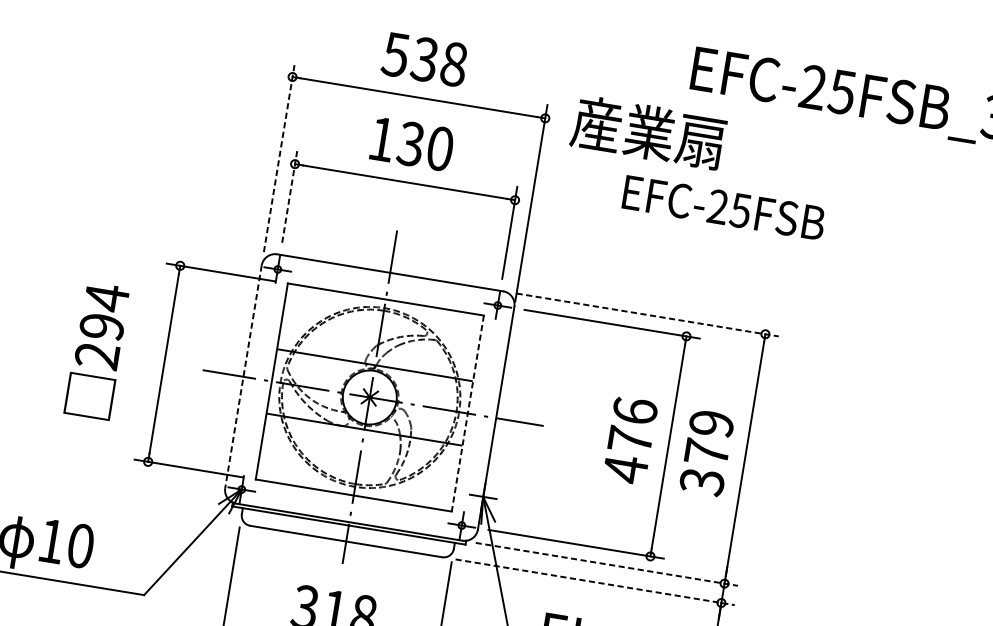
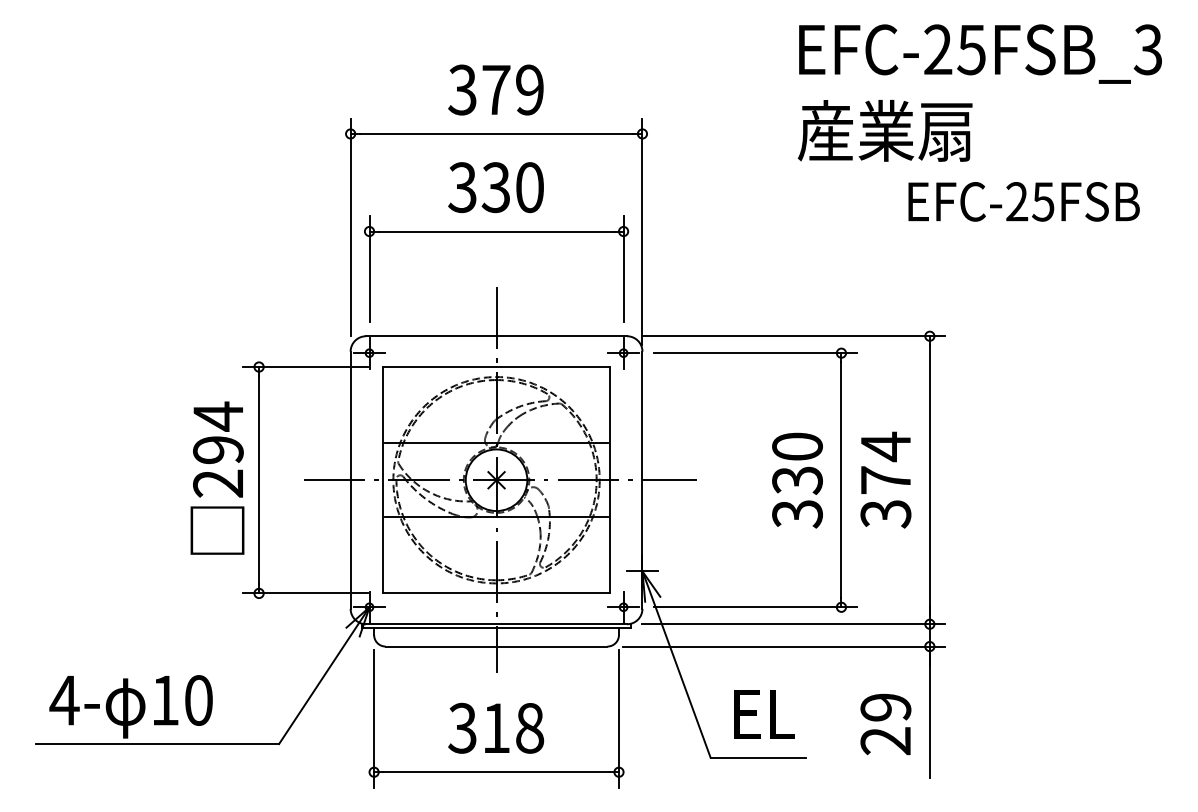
text: (425, 59) -> (496, 89), 538 -> 379
text: (647, 132) -> (884, 130), moved
text: (381, 139) -> (462, 187), 130 -> 330
line: (279, 157) -> (350, 227), dashed -> solid
line: (289, 196) -> (369, 268), dashed -> solid
text: (723, 207) -> (1023, 201), moved
line: (648, 315) -> (794, 336), dashed -> solid
text: (97, 350) -> (217, 477), moved
line: (243, 377) -> (350, 480), dashed -> solid
line: (467, 413) -> (609, 480), dashed -> solid
text: (711, 423) -> (885, 446), 379 -> 374
text: (630, 440) -> (797, 480), 476 -> 330
line: (607, 564) -> (794, 624), dashed -> solid
line: (595, 582) -> (784, 646), dashed -> solid

